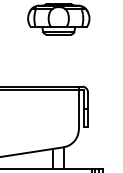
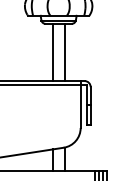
line: (53, 60) -> (52, 52), added
line: (64, 60) -> (64, 52), added

